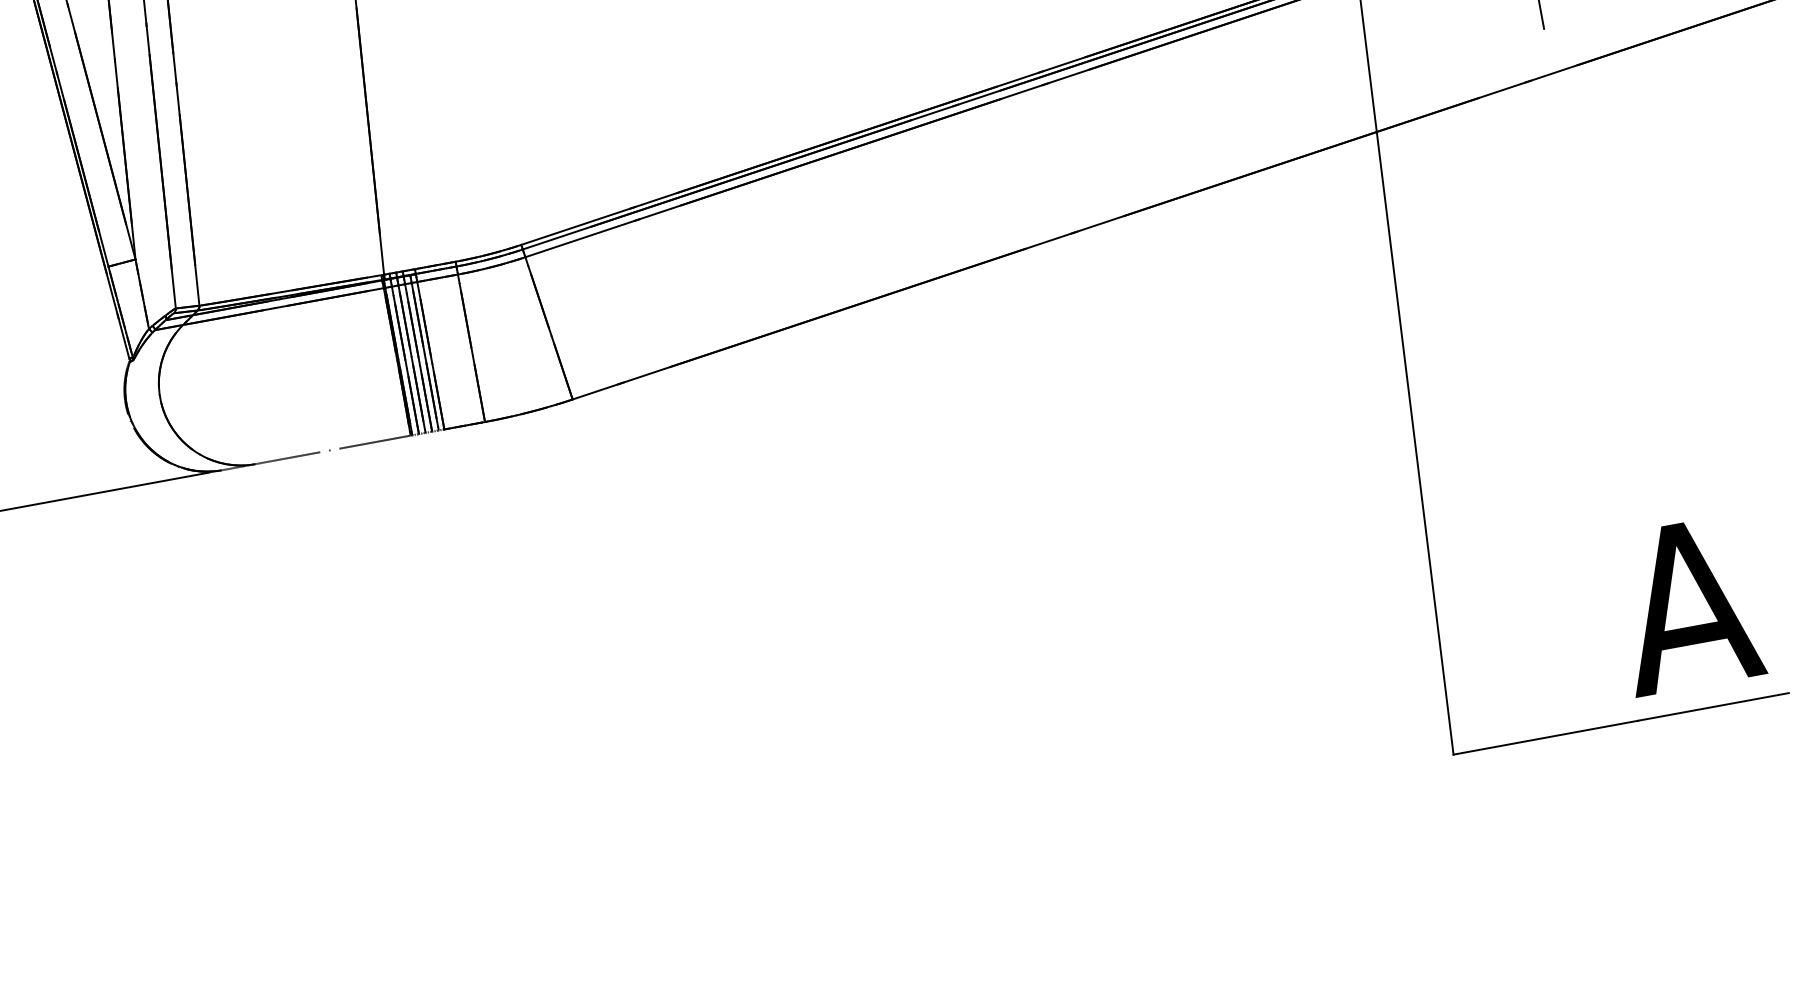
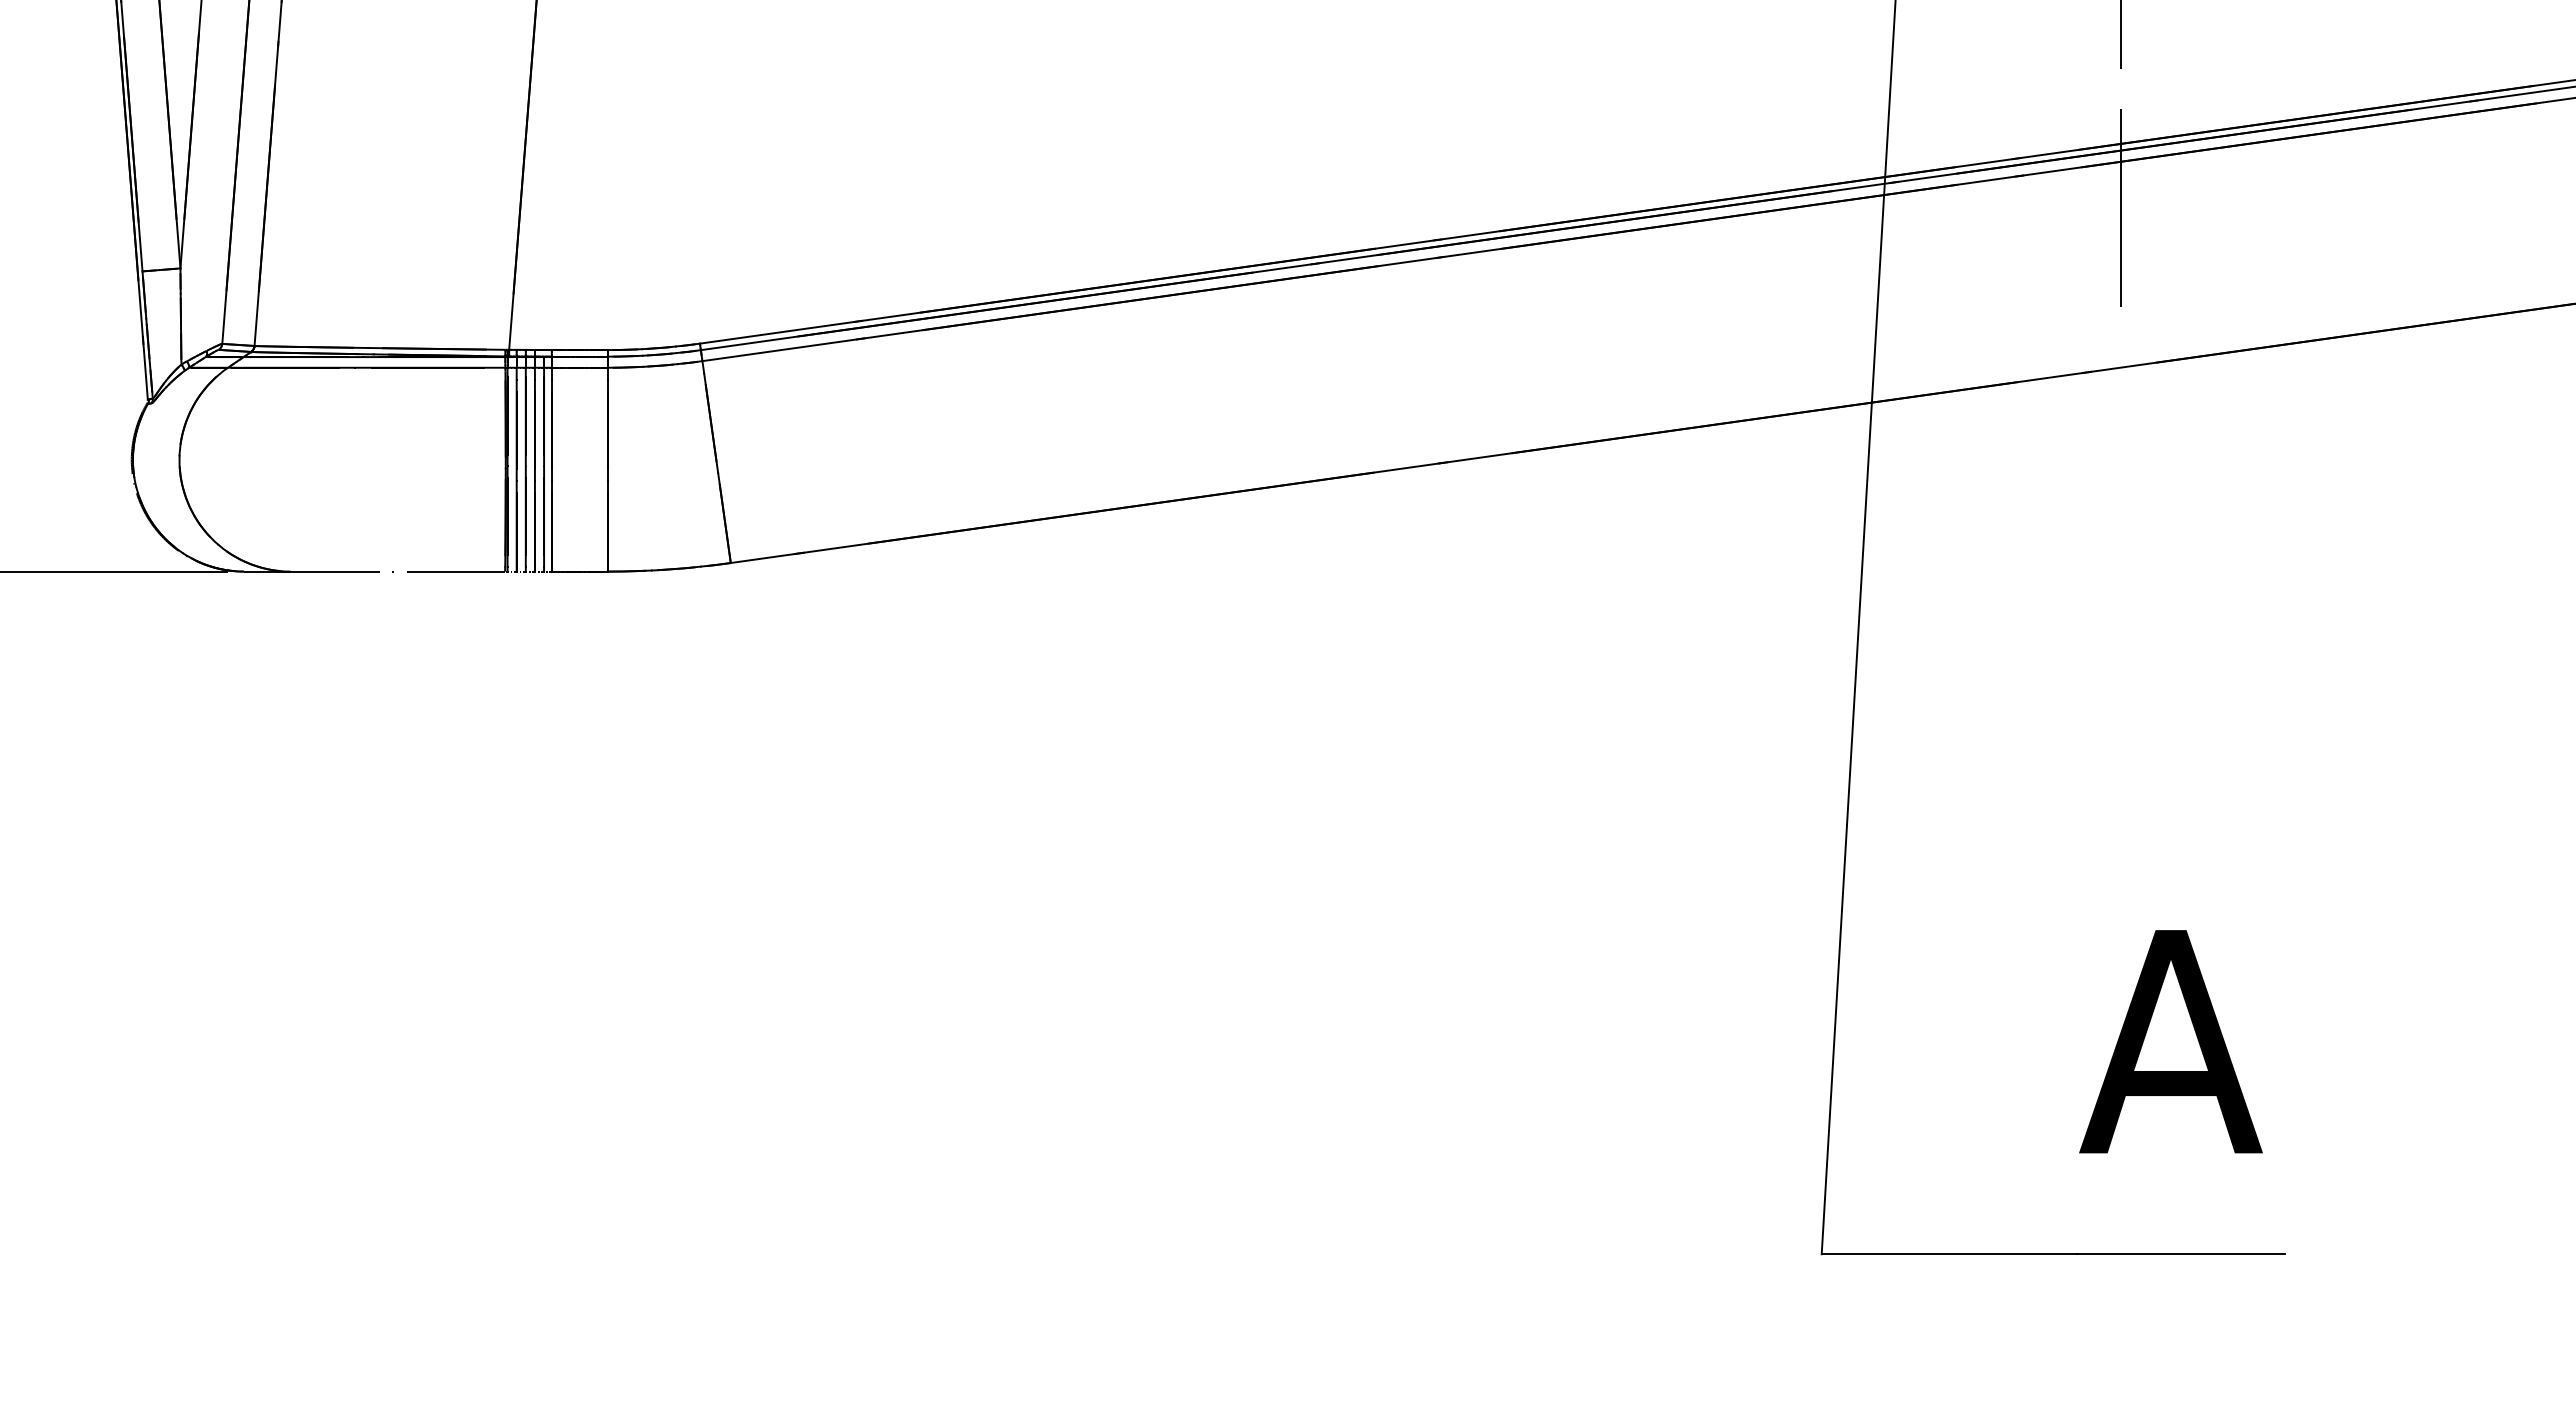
text: (1686, 605) -> (2170, 1041), moved

